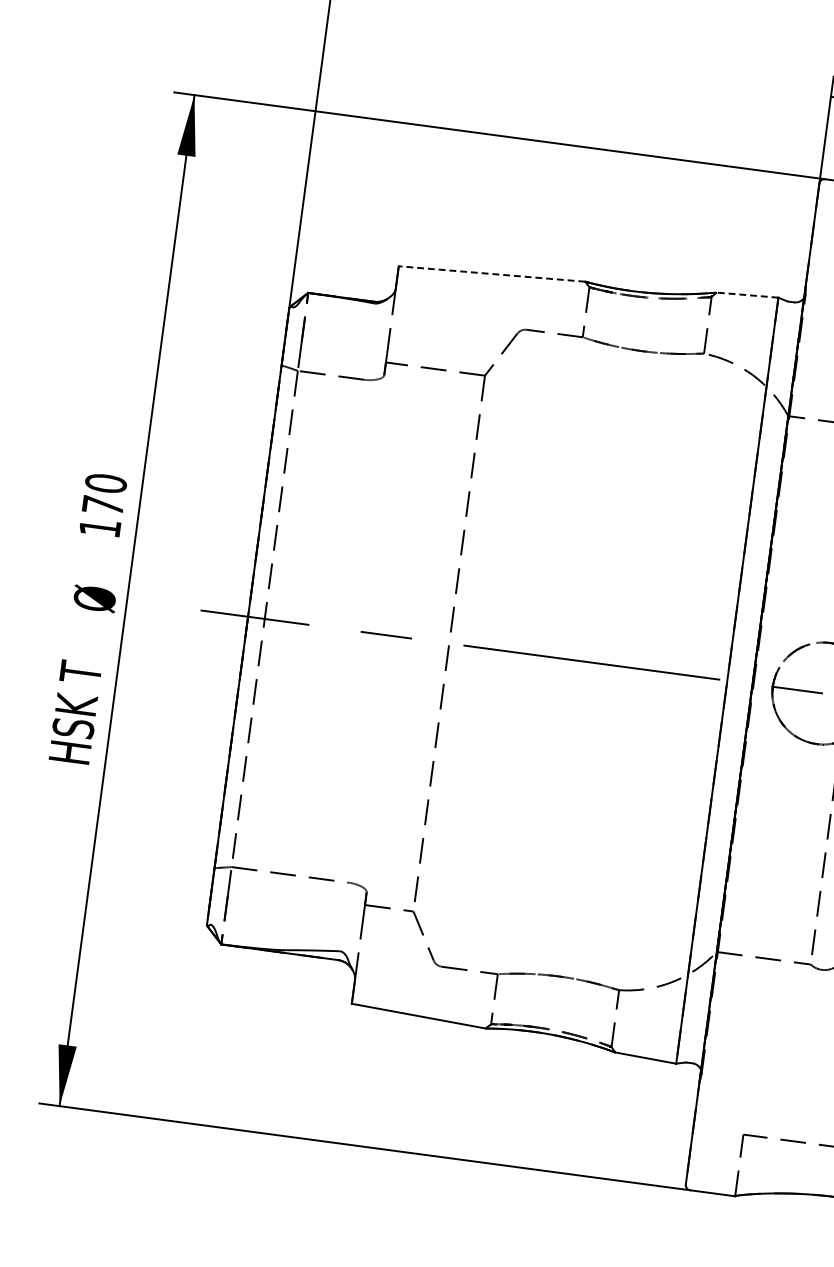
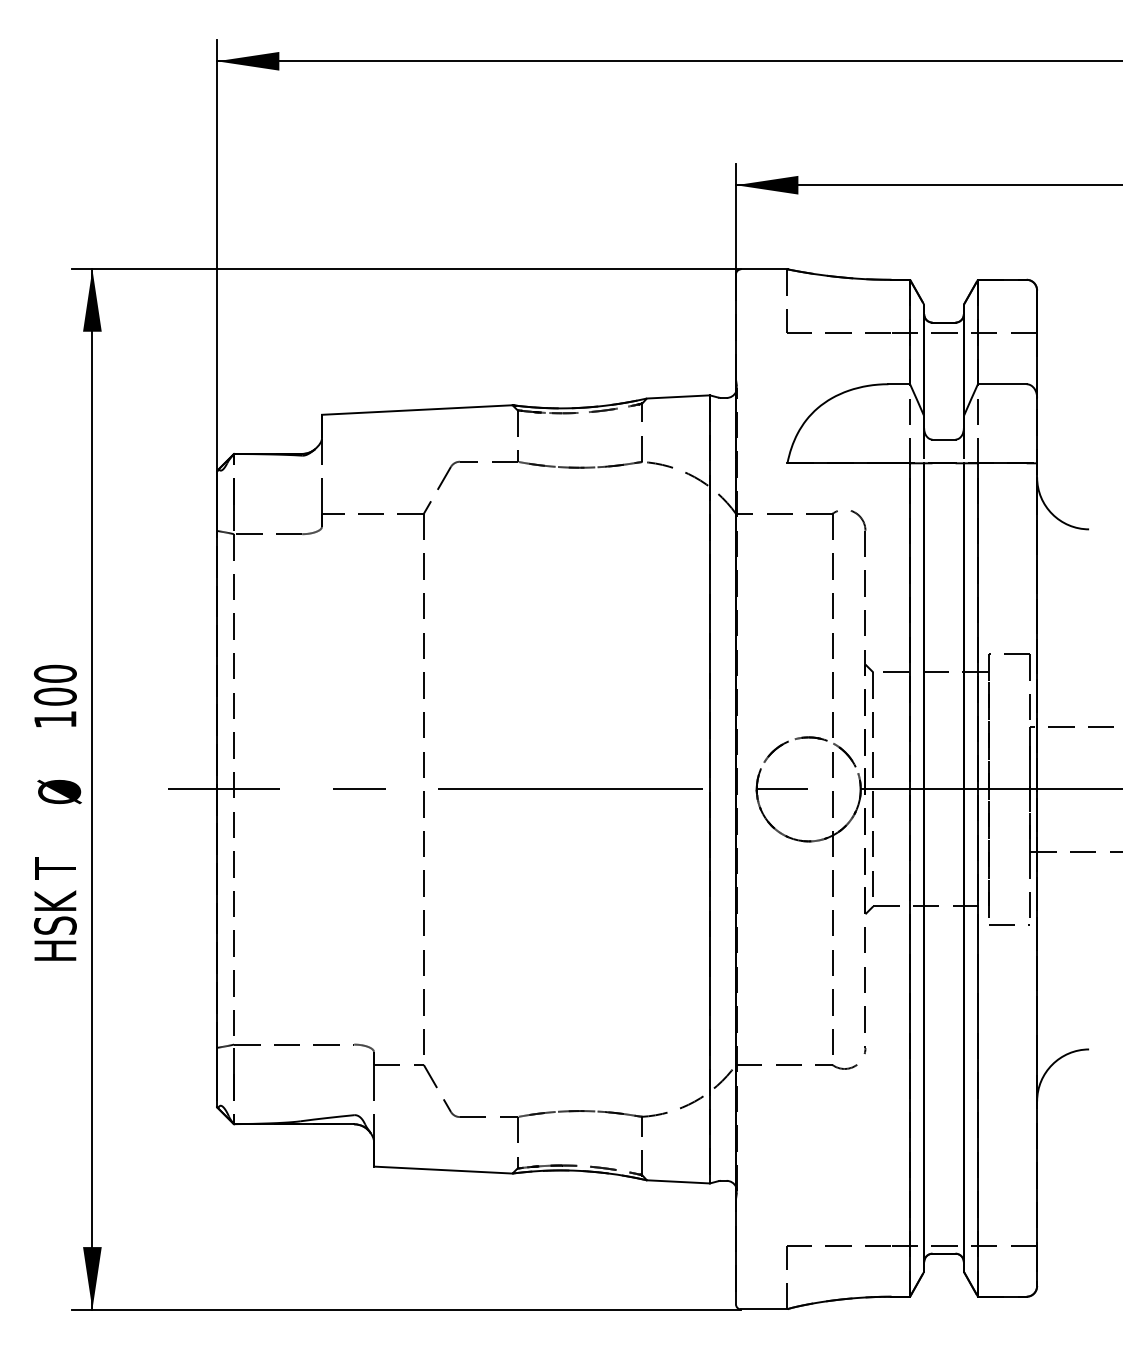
line: (491, 274) -> (416, 410), dashed -> solid
line: (747, 294) -> (678, 396), dashed -> solid
text: (102, 505) -> (54, 696), 170 -> 100

